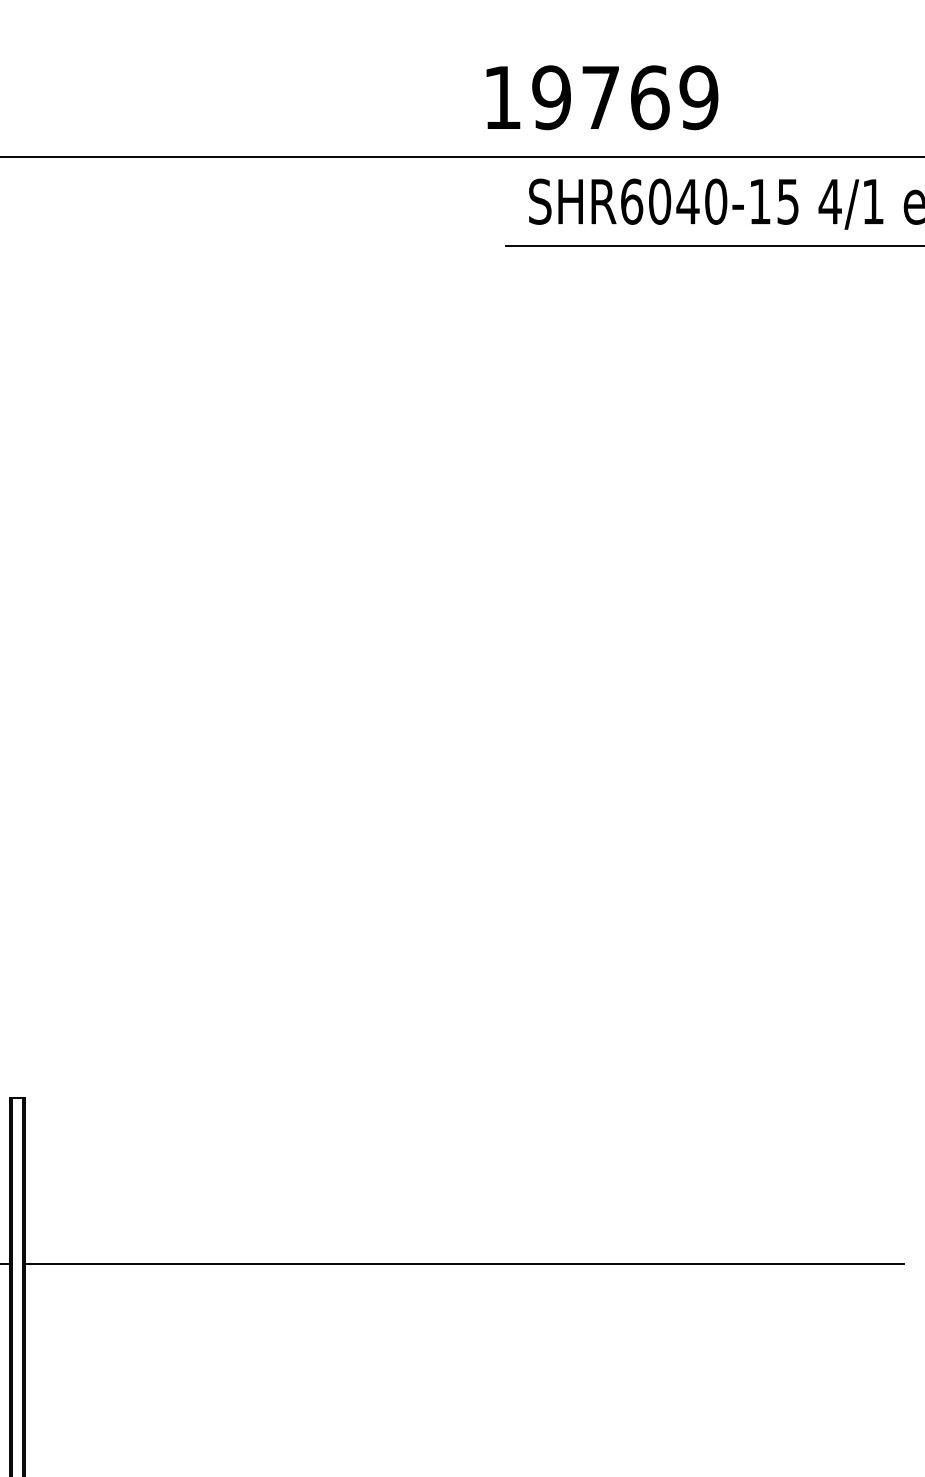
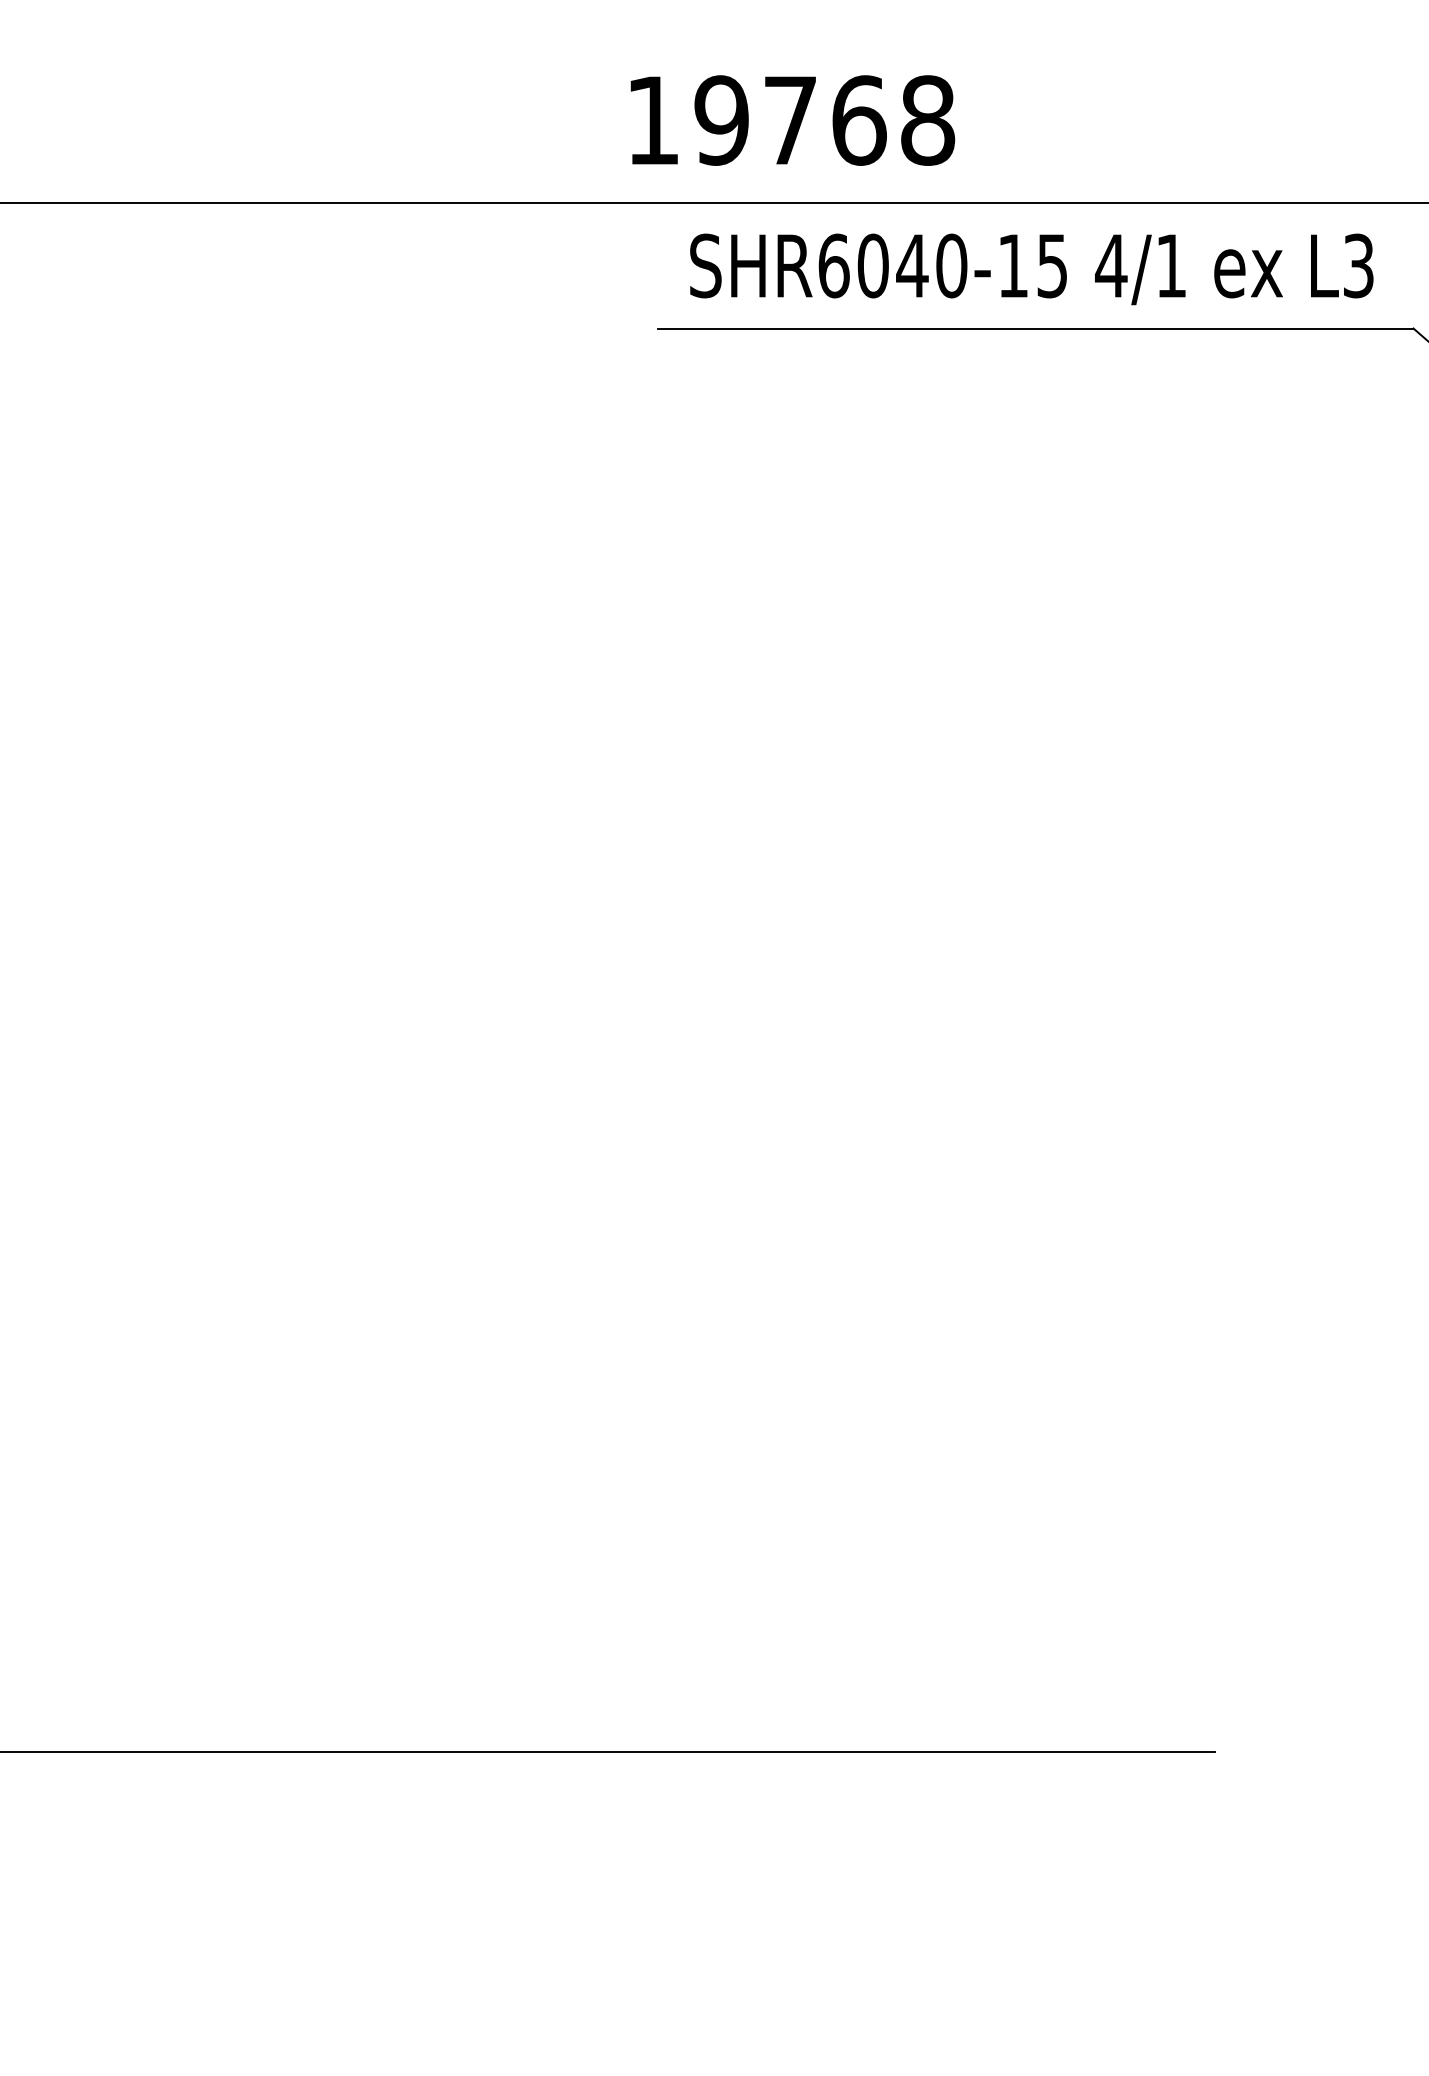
text: (698, 97) -> (927, 120), 19769 -> 19768

